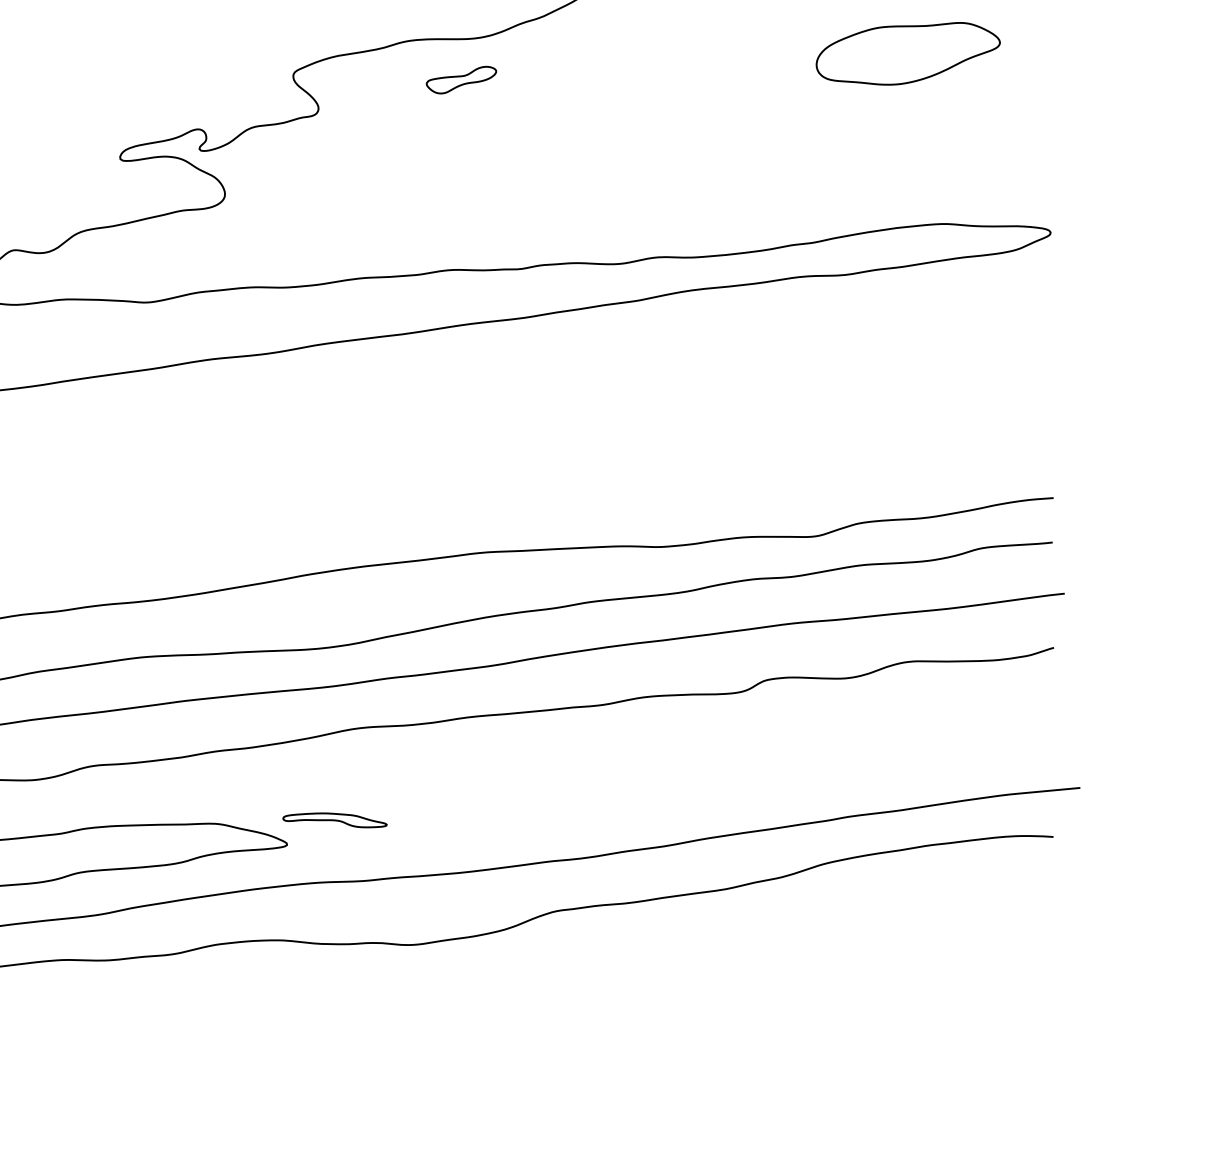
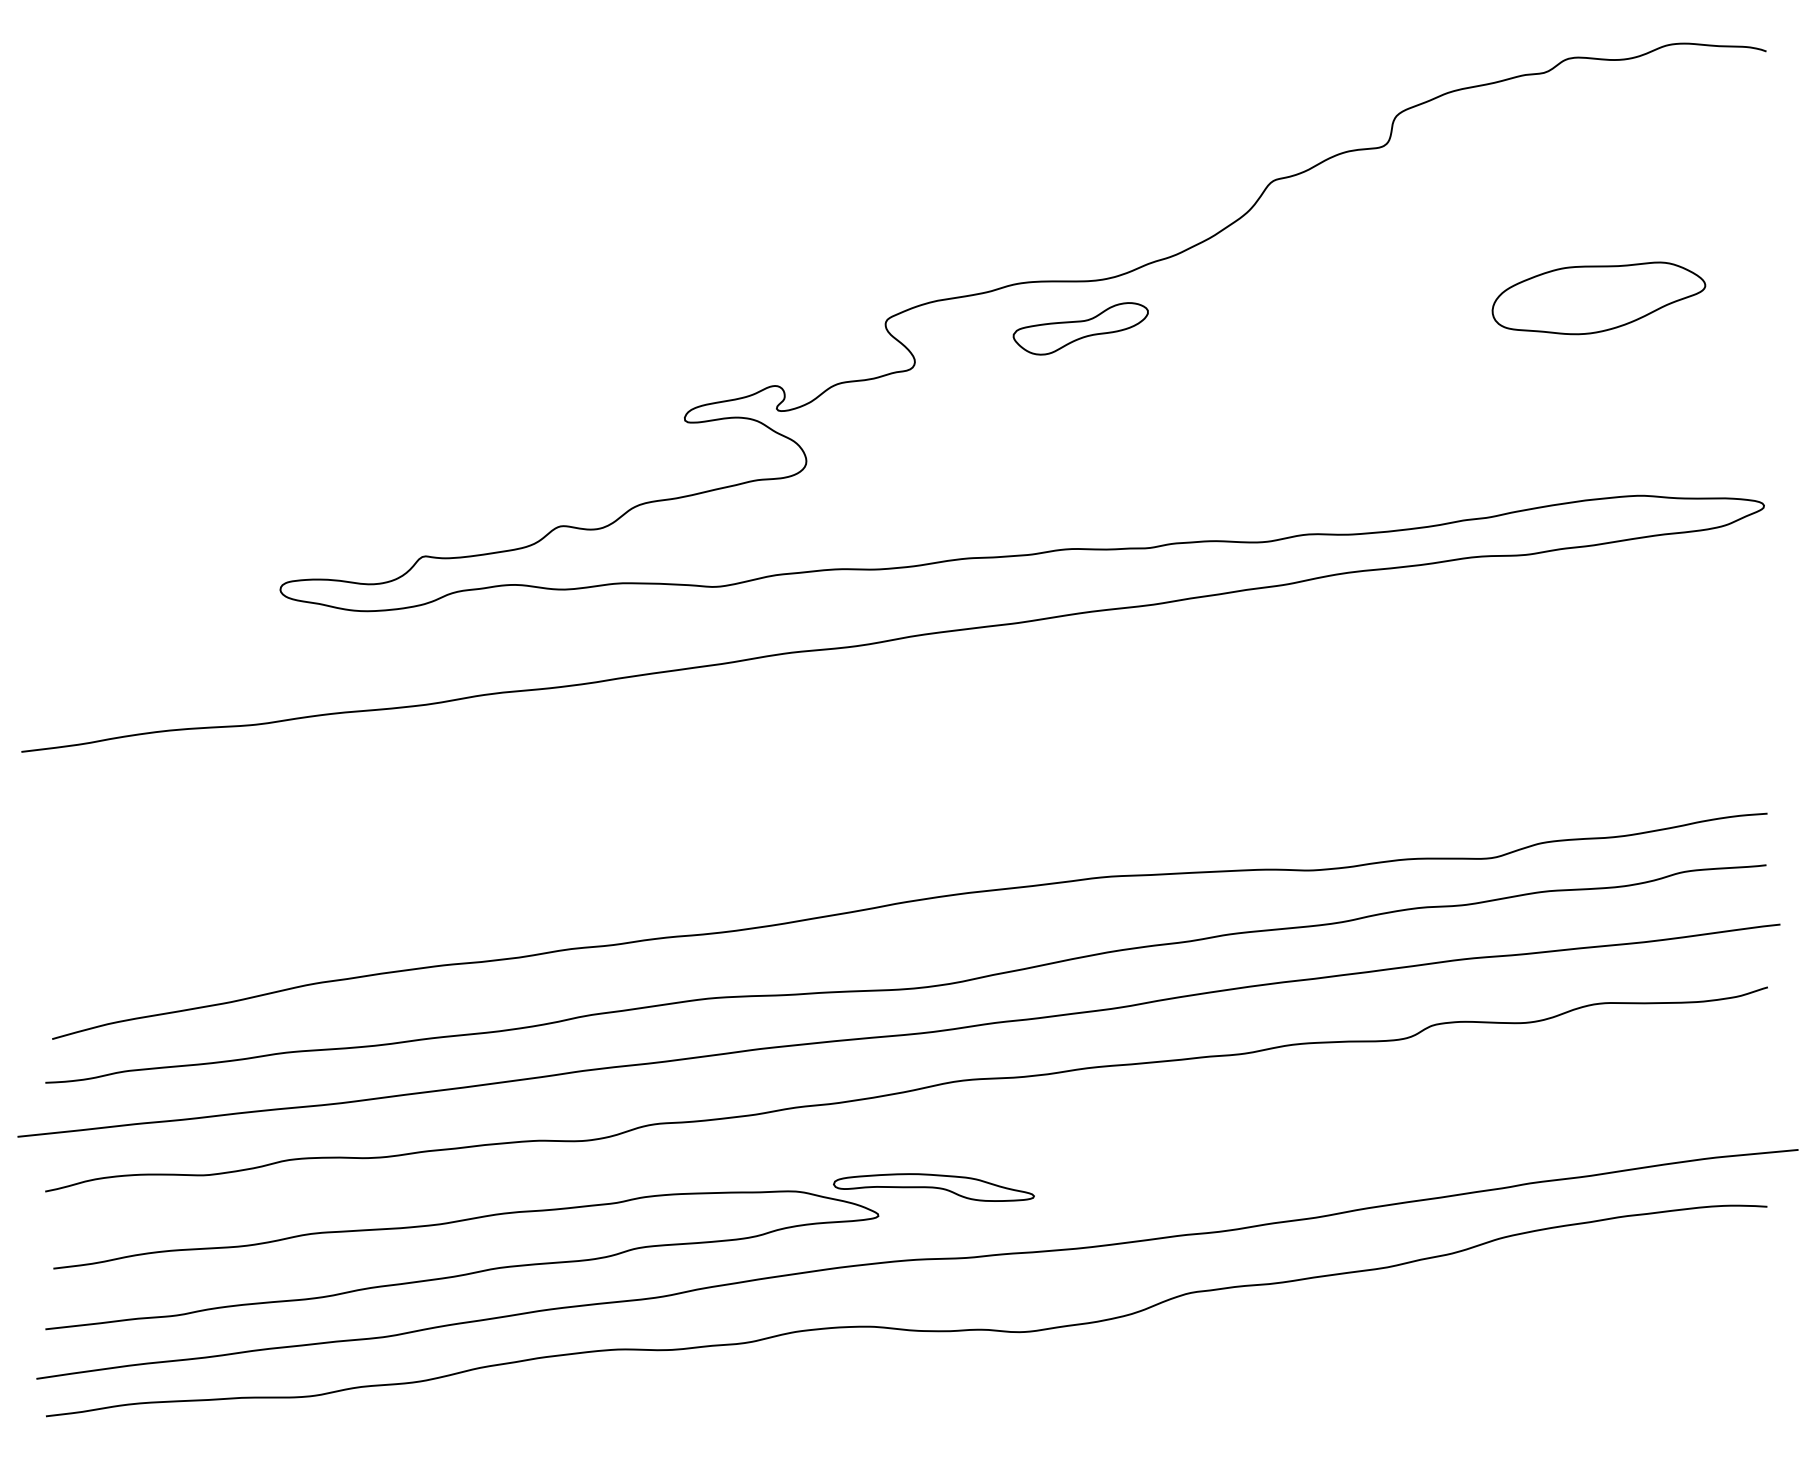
part: (461, 79) -> (1080, 328), size x1.67
part: (334, 820) -> (933, 1187), size x1.67

